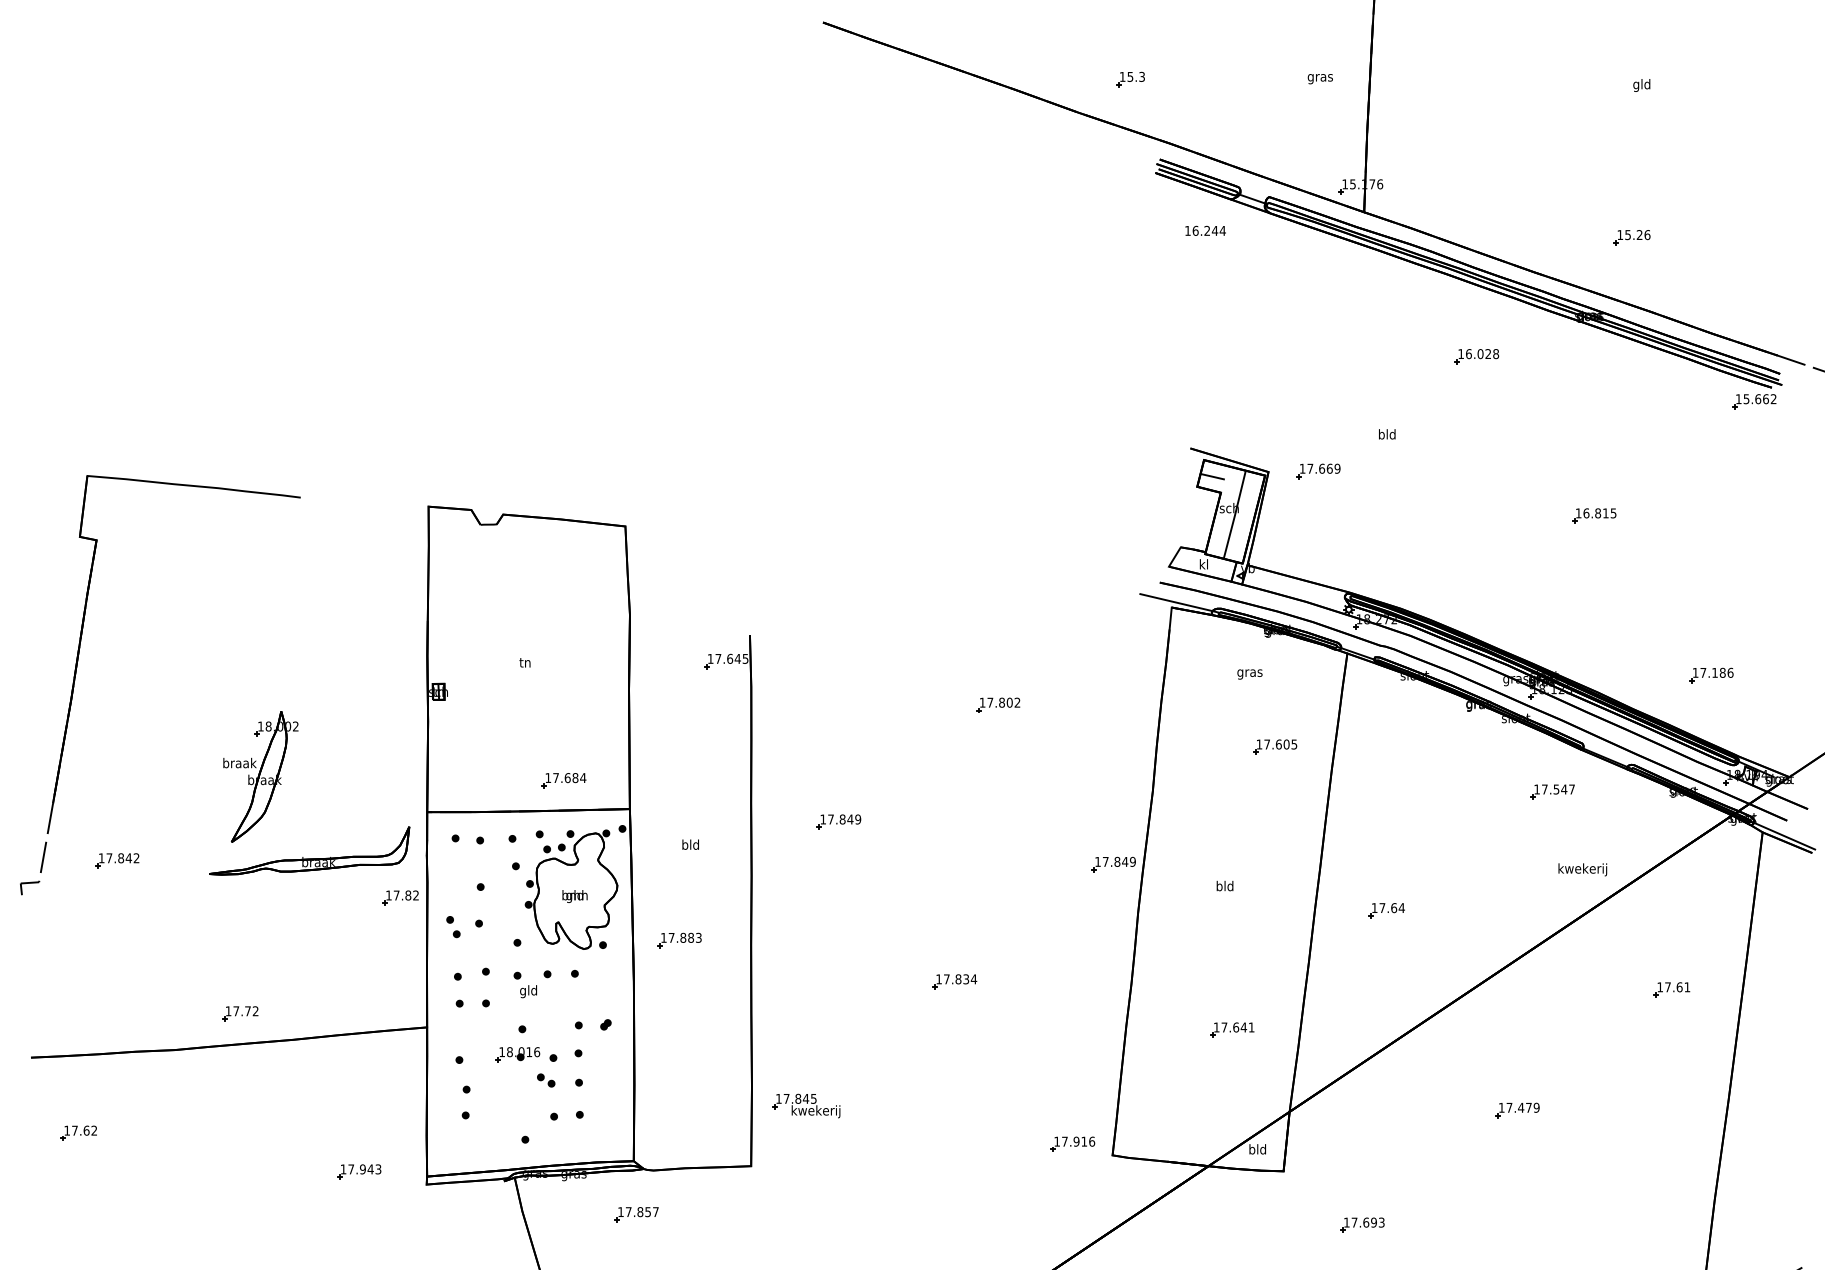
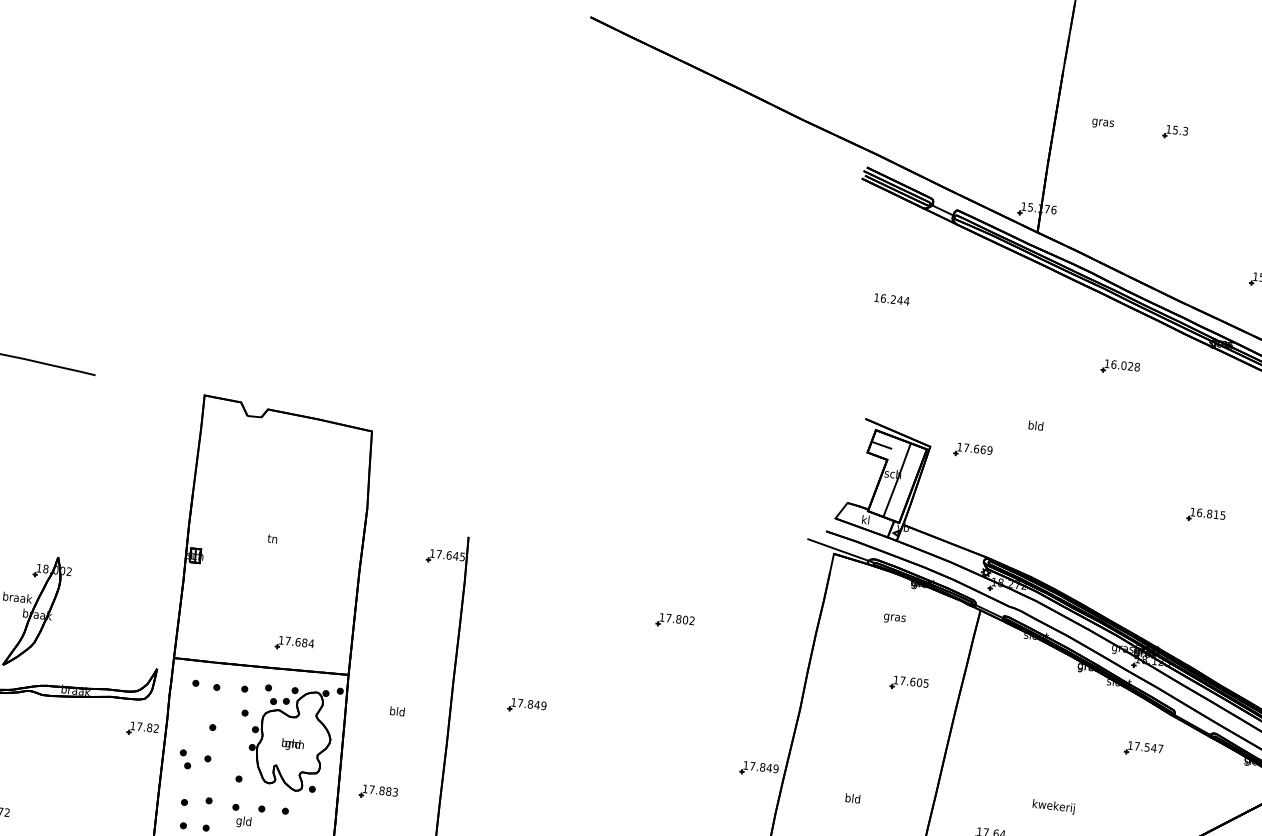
part: (1130, 79) -> (1175, 132), moved
text: (1319, 79) -> (1102, 124), moved
text: (1205, 230) -> (891, 299), moved
text: (1582, 869) -> (1053, 806), moved

